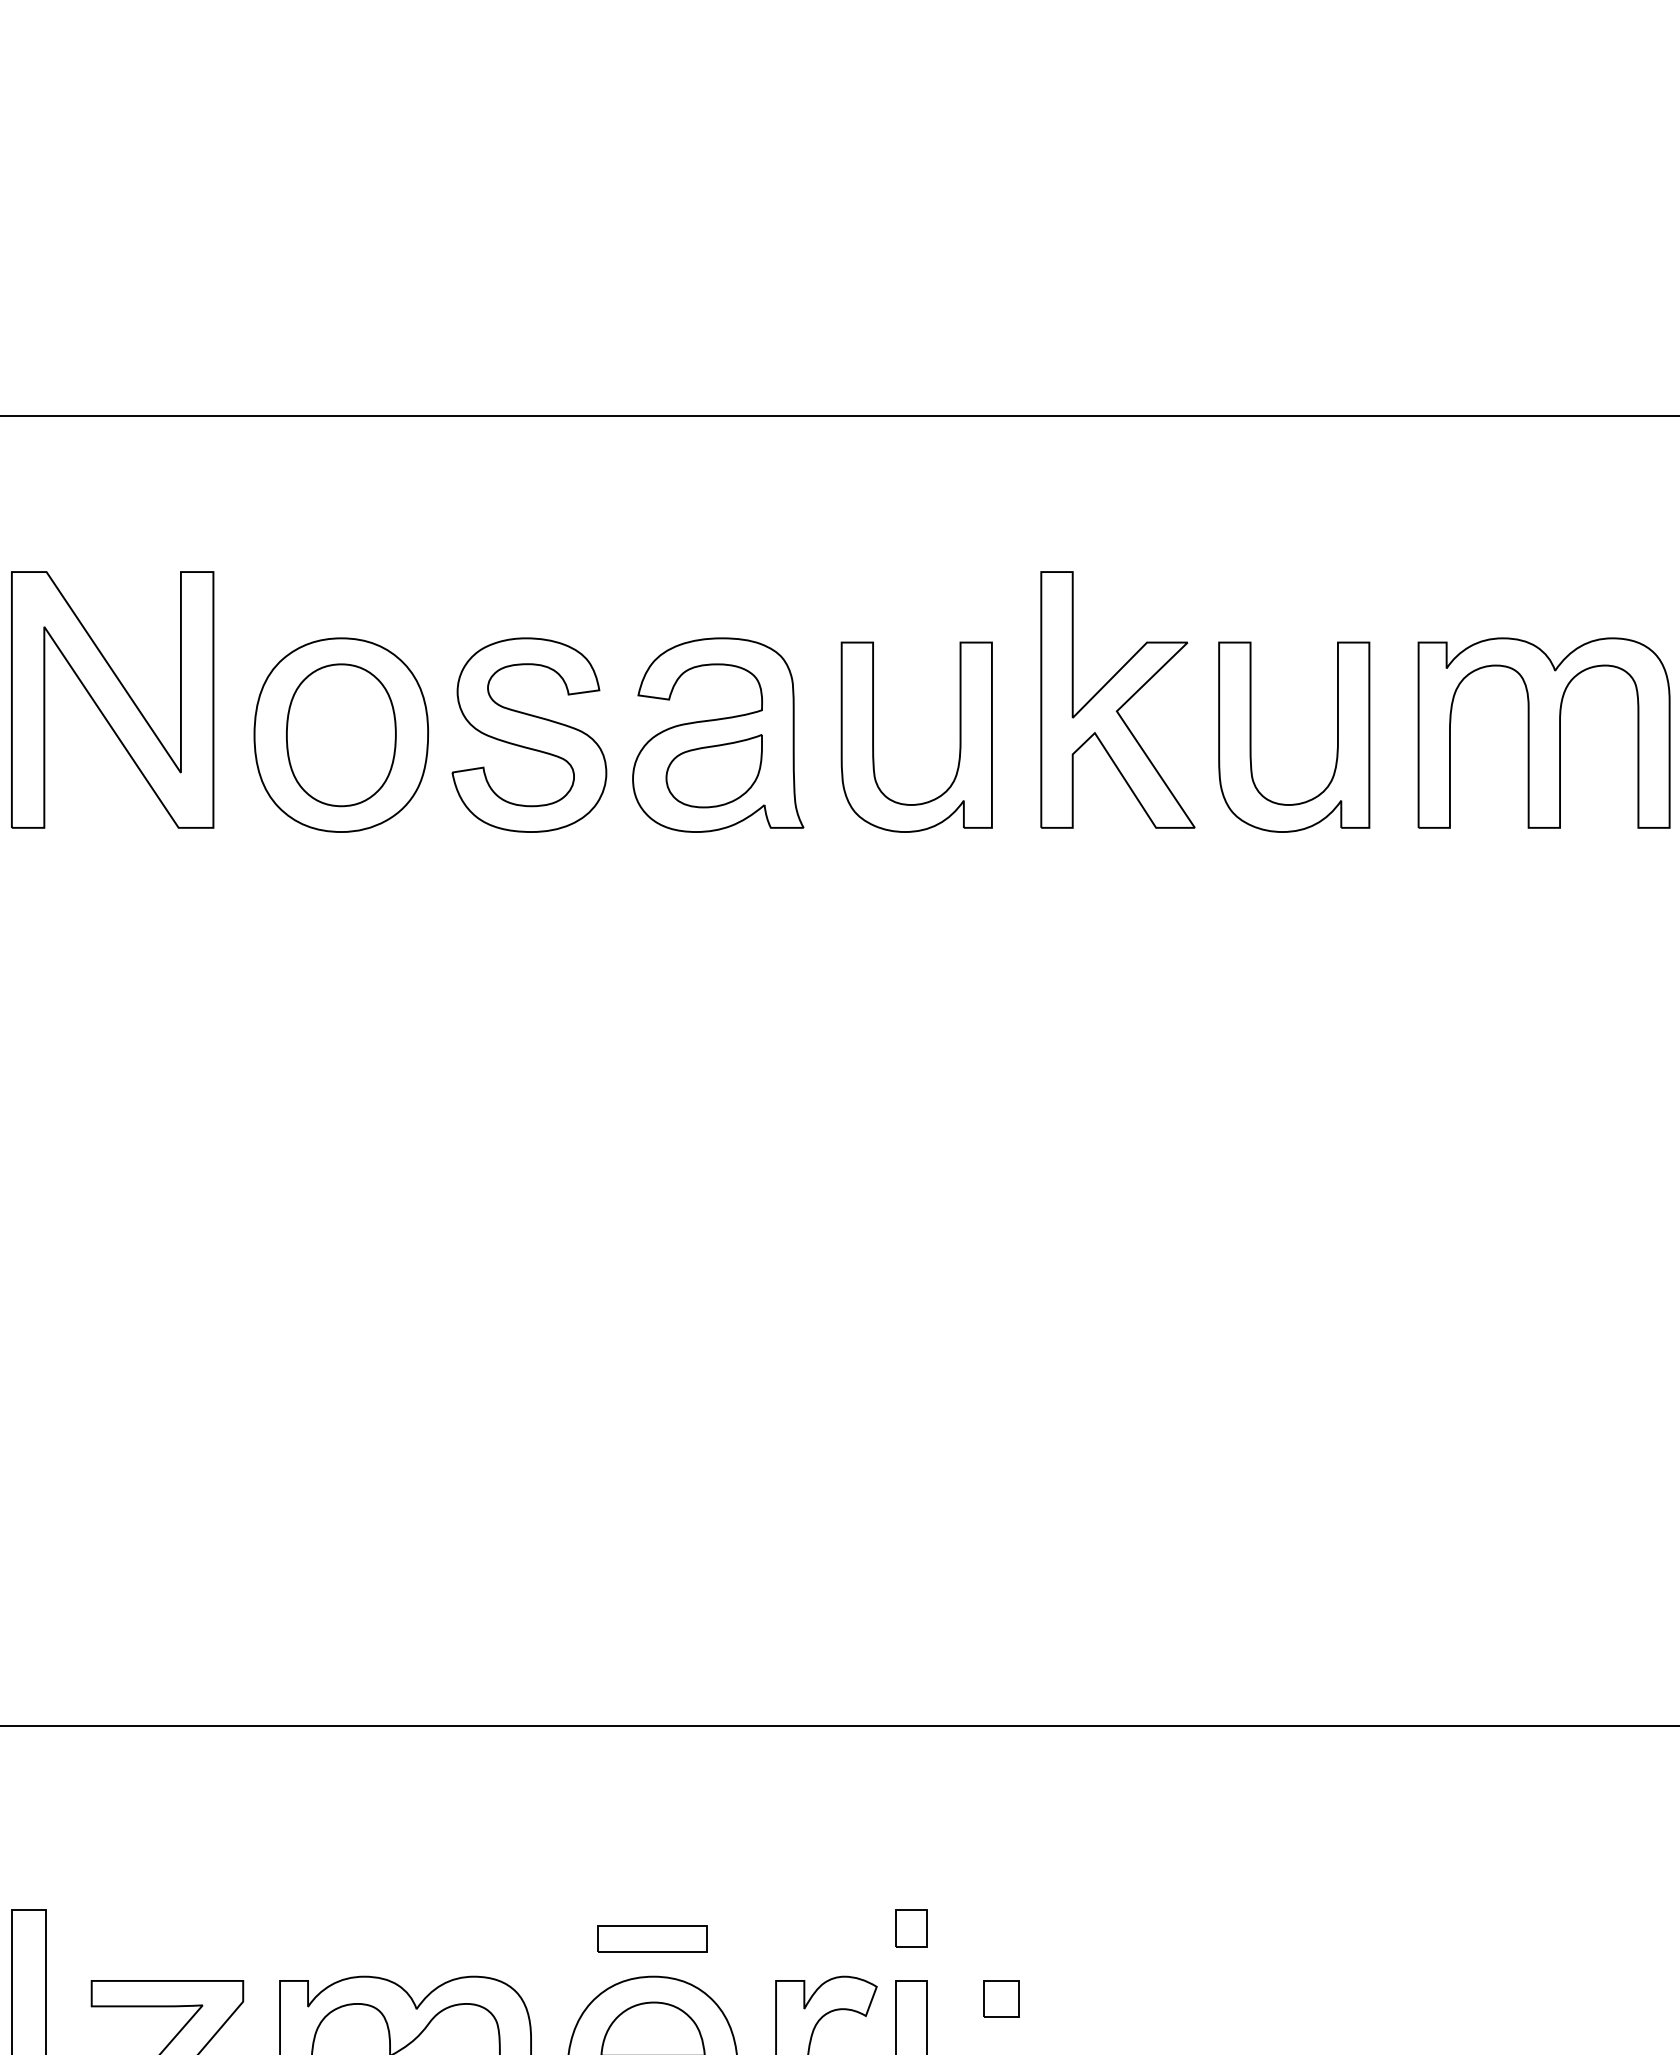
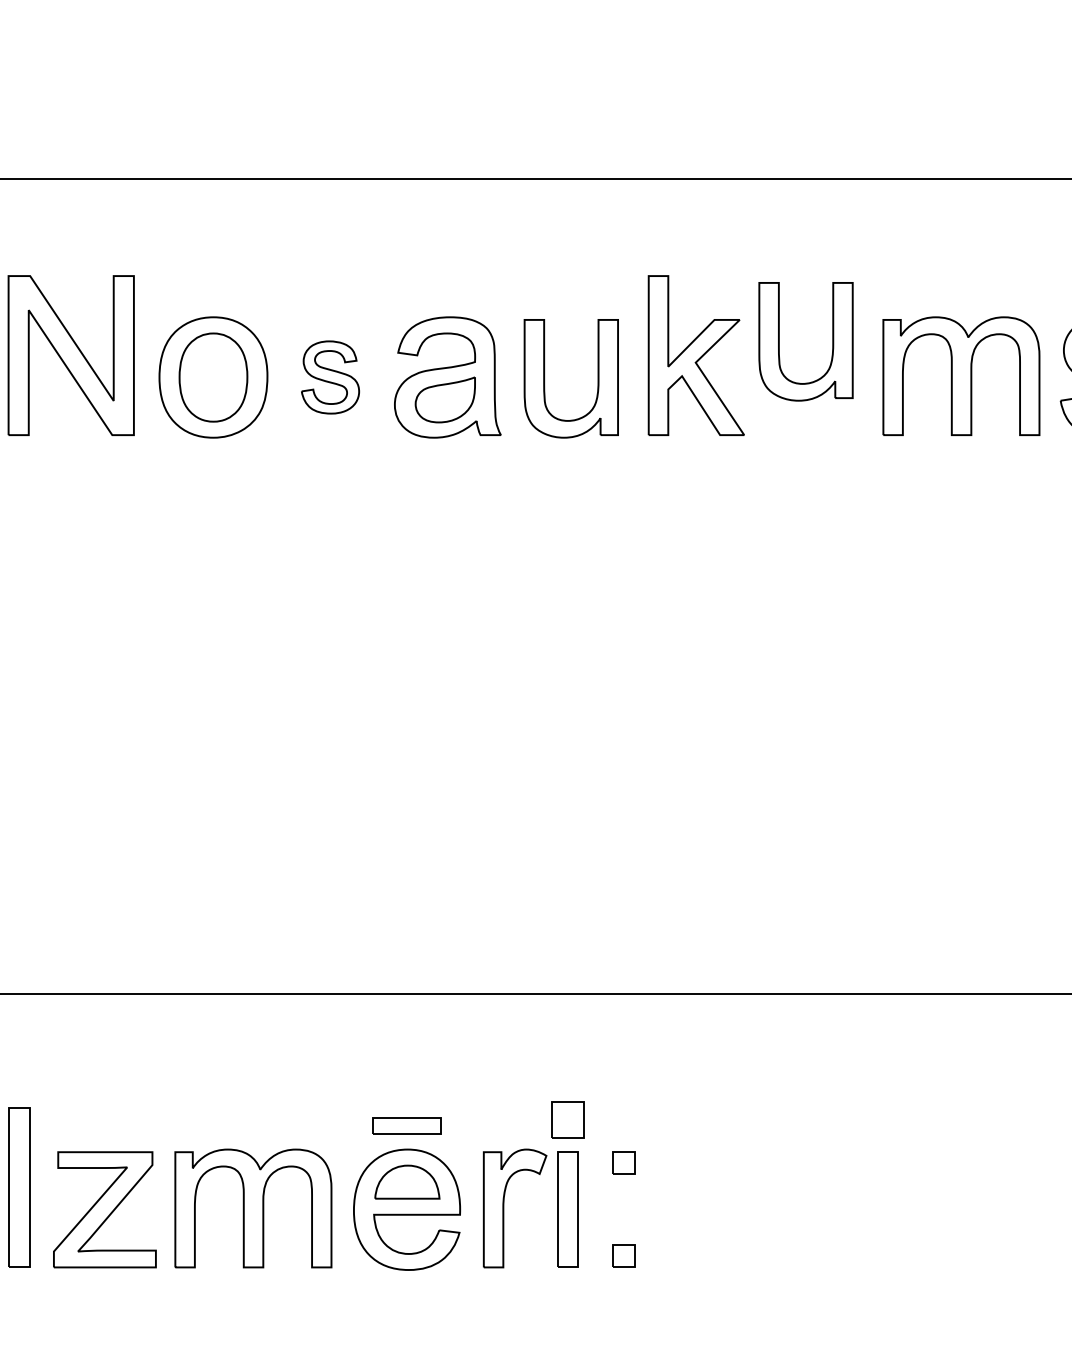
part: (529, 735) -> (330, 377), size x0.6
part: (1251, 736) -> (779, 341), moved
part: (910, 1928) -> (567, 1119), size x1.6

